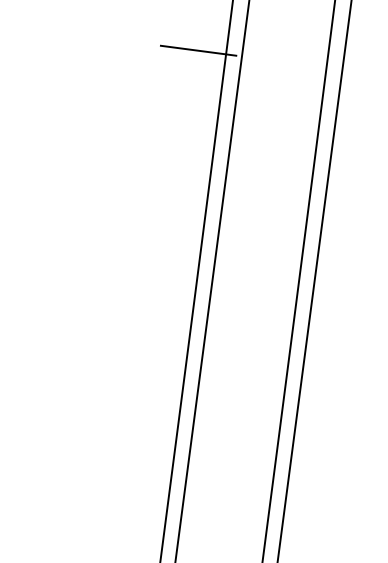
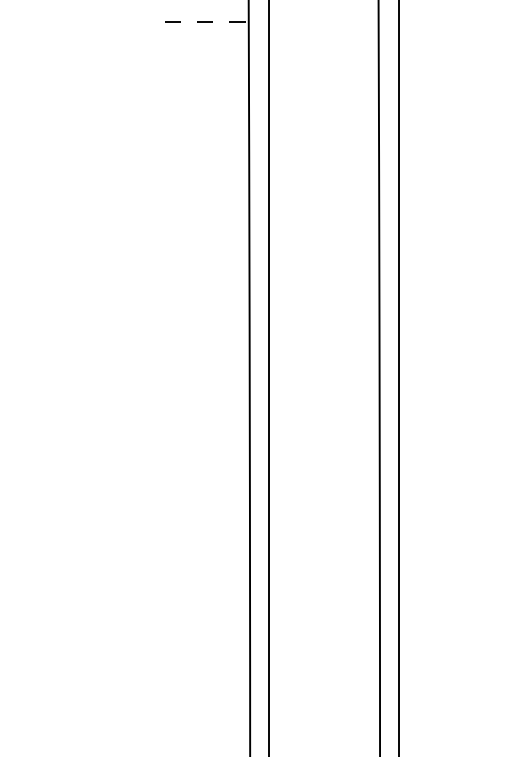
line: (198, 51) -> (213, 22), solid -> dashed

